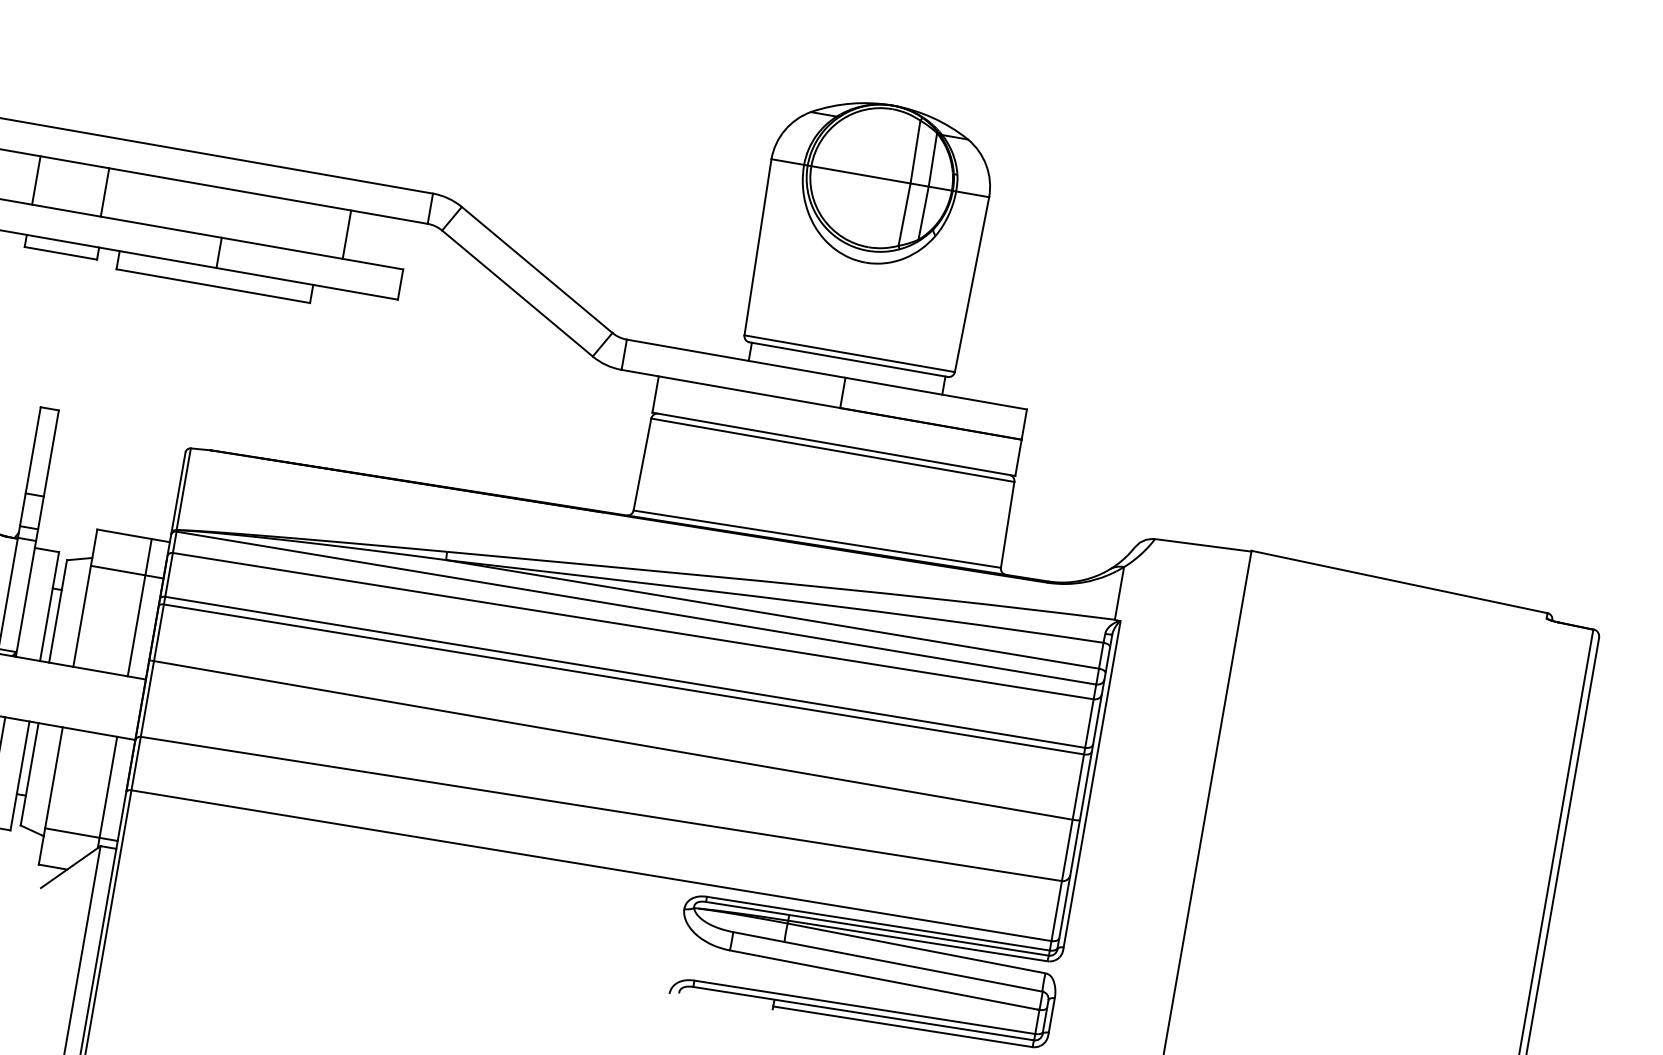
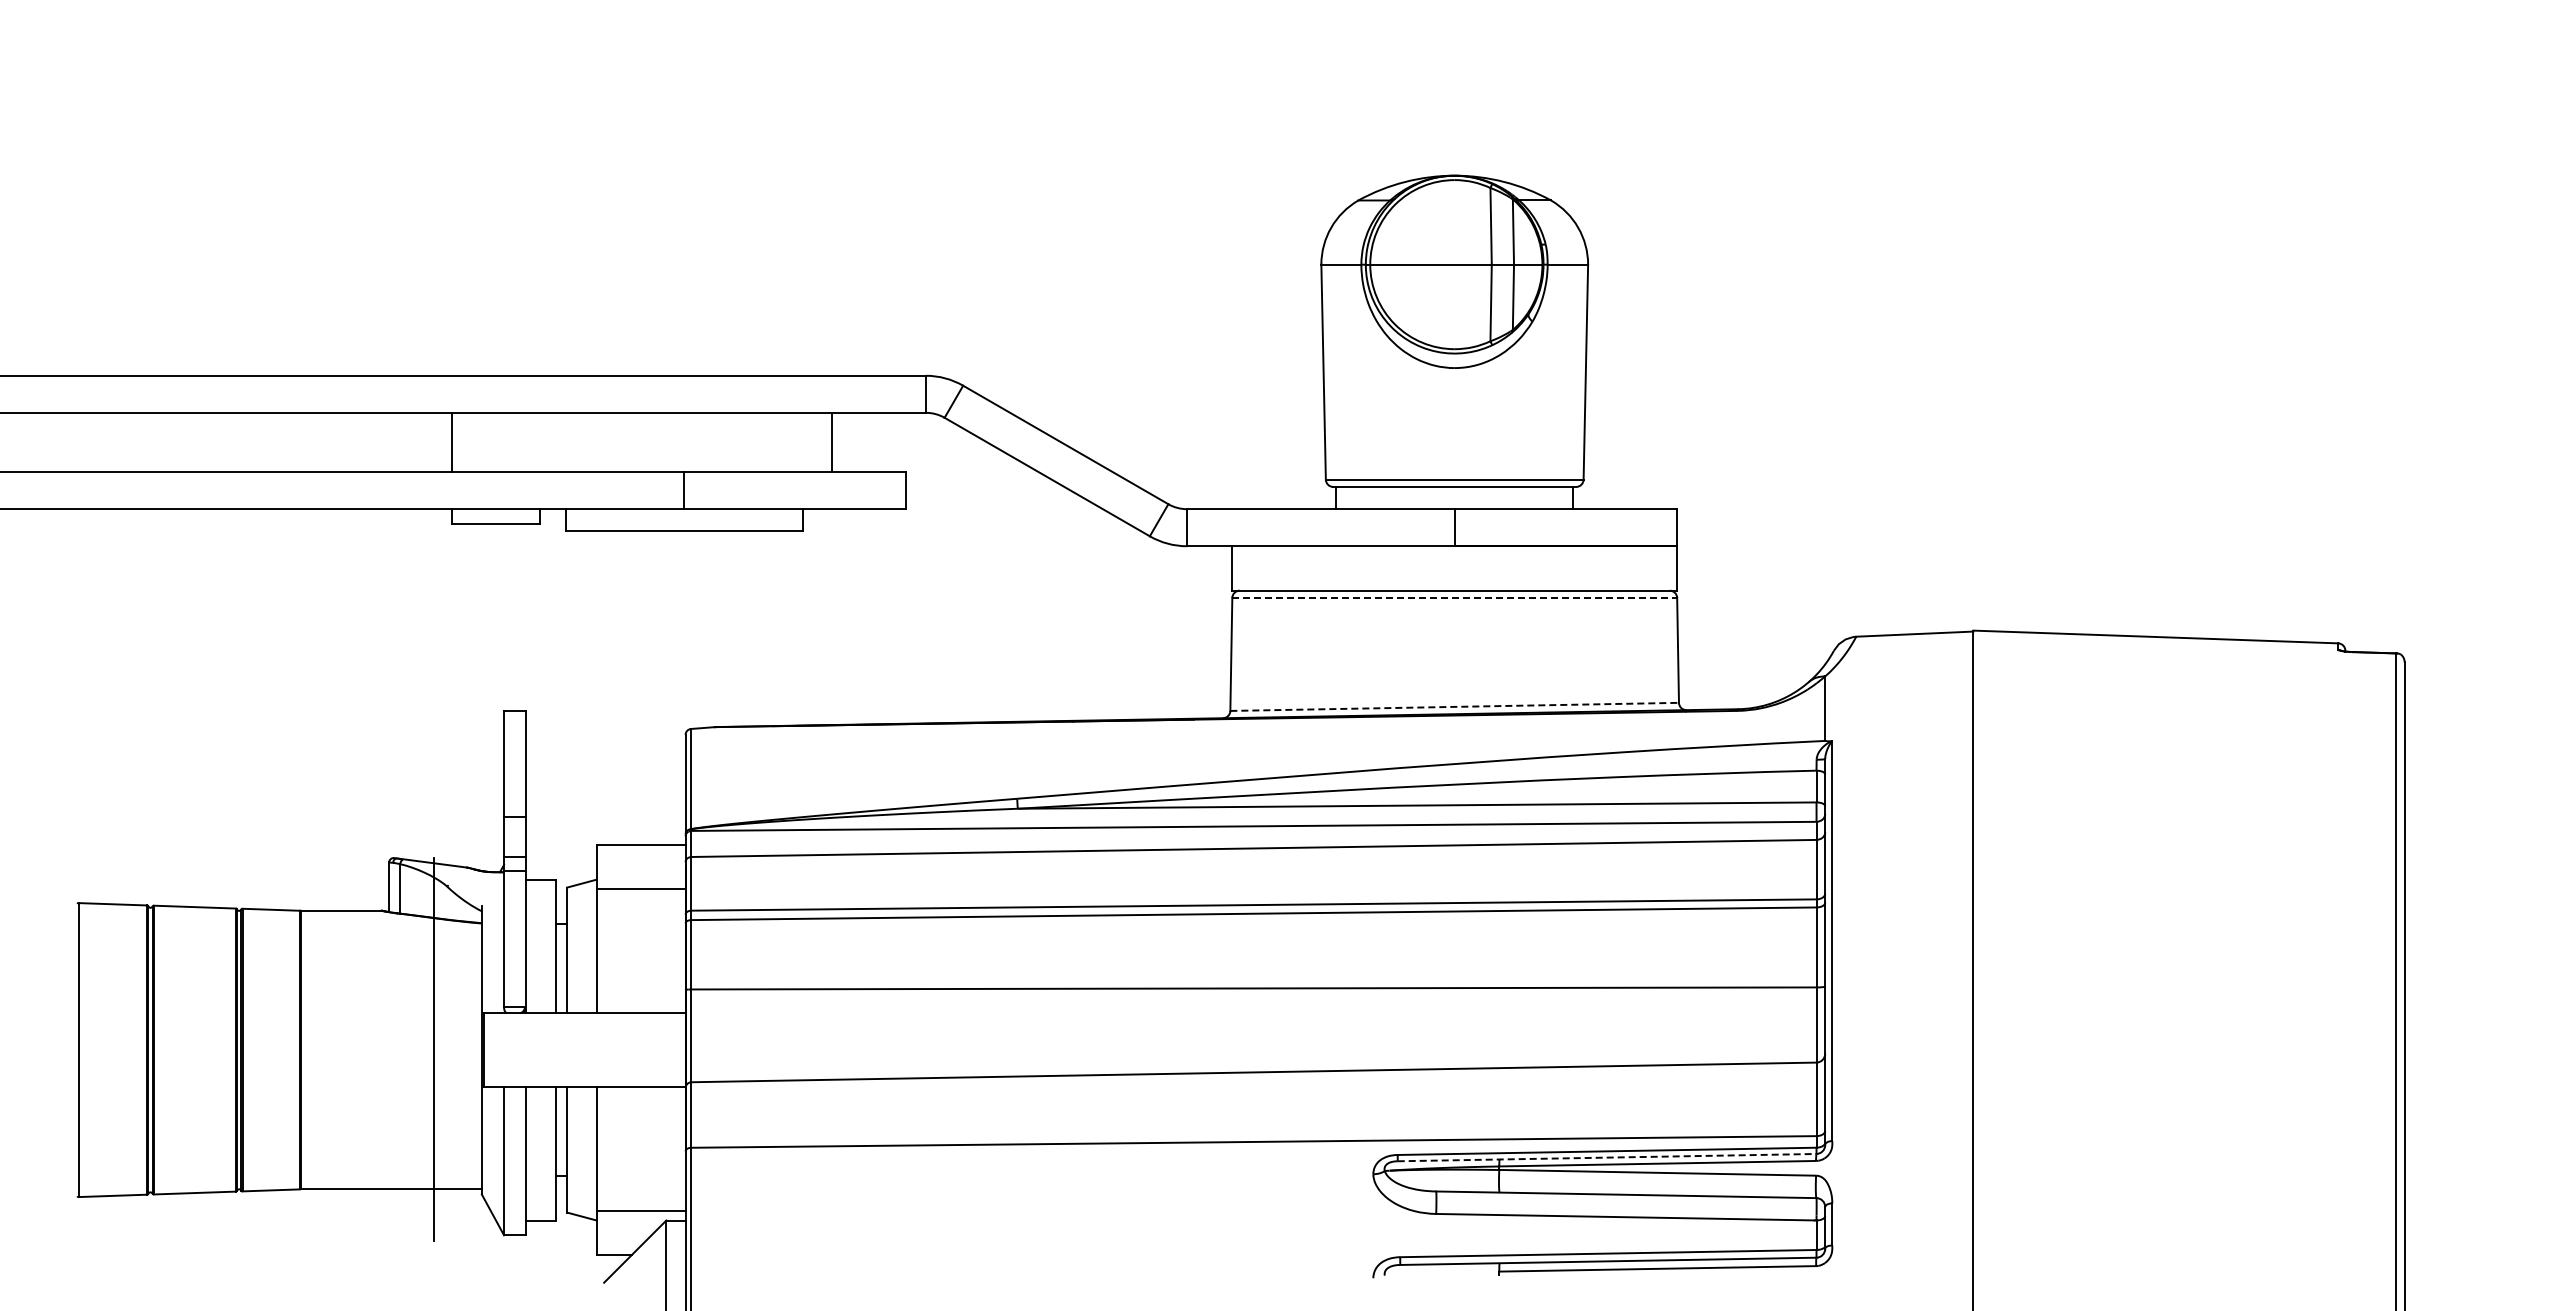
line: (104, 192) -> (535, 442), removed
line: (833, 450) -> (1455, 597), solid -> dashed
line: (818, 538) -> (1455, 706), solid -> dashed
line: (139, 607) -> (663, 928), removed
line: (107, 792) -> (663, 1155), removed
line: (877, 928) -> (1607, 1157), solid -> dashed

